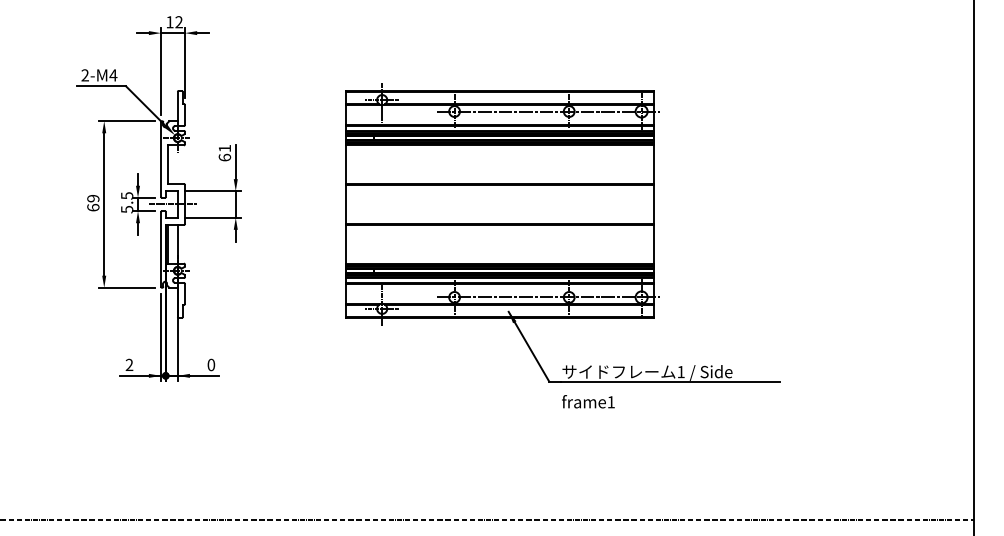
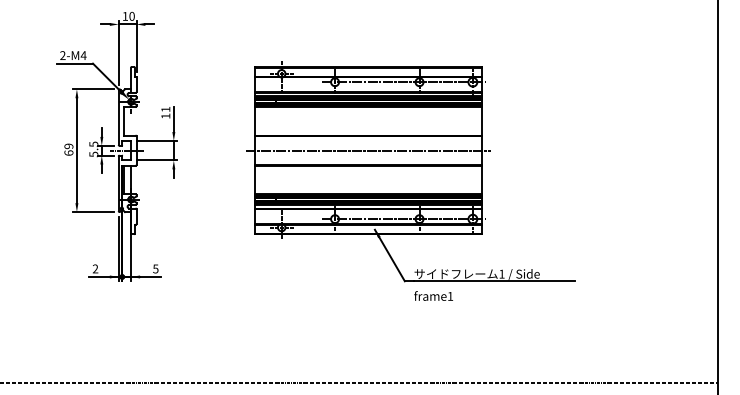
text: (178, 22) -> (131, 16), 12 -> 10
text: (224, 157) -> (165, 116), 61 -> 11
line: (499, 204) -> (368, 150), added
text: (211, 364) -> (155, 268), 0 -> 5

